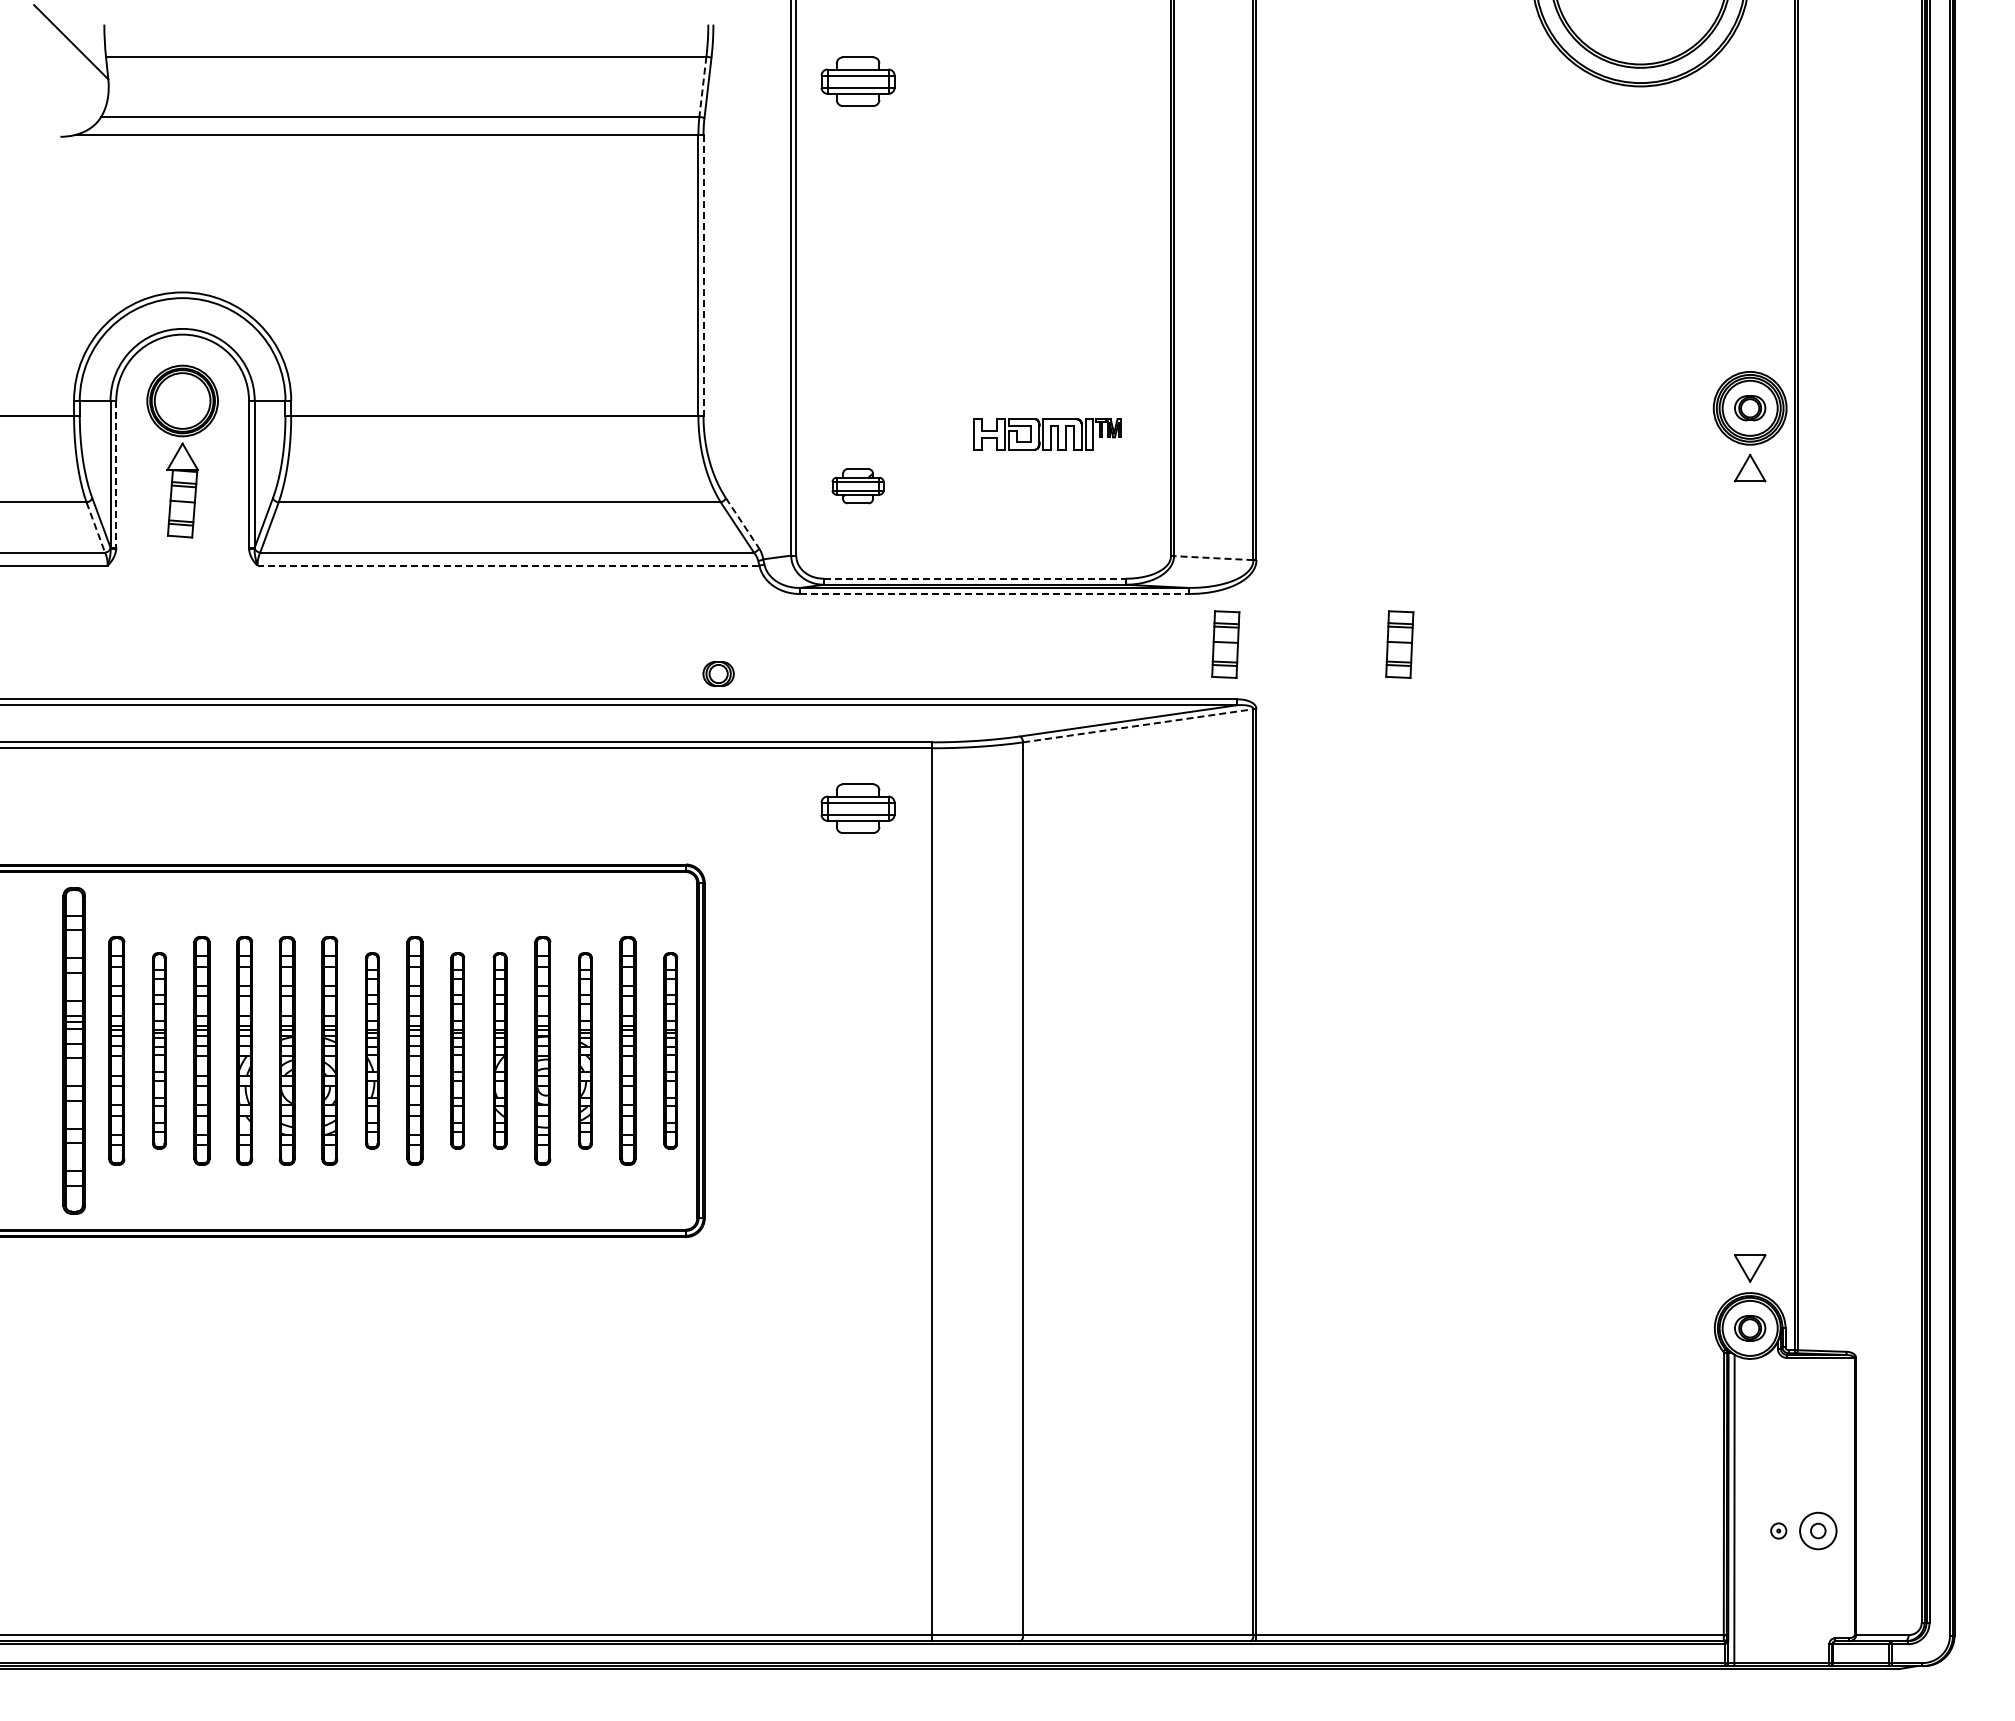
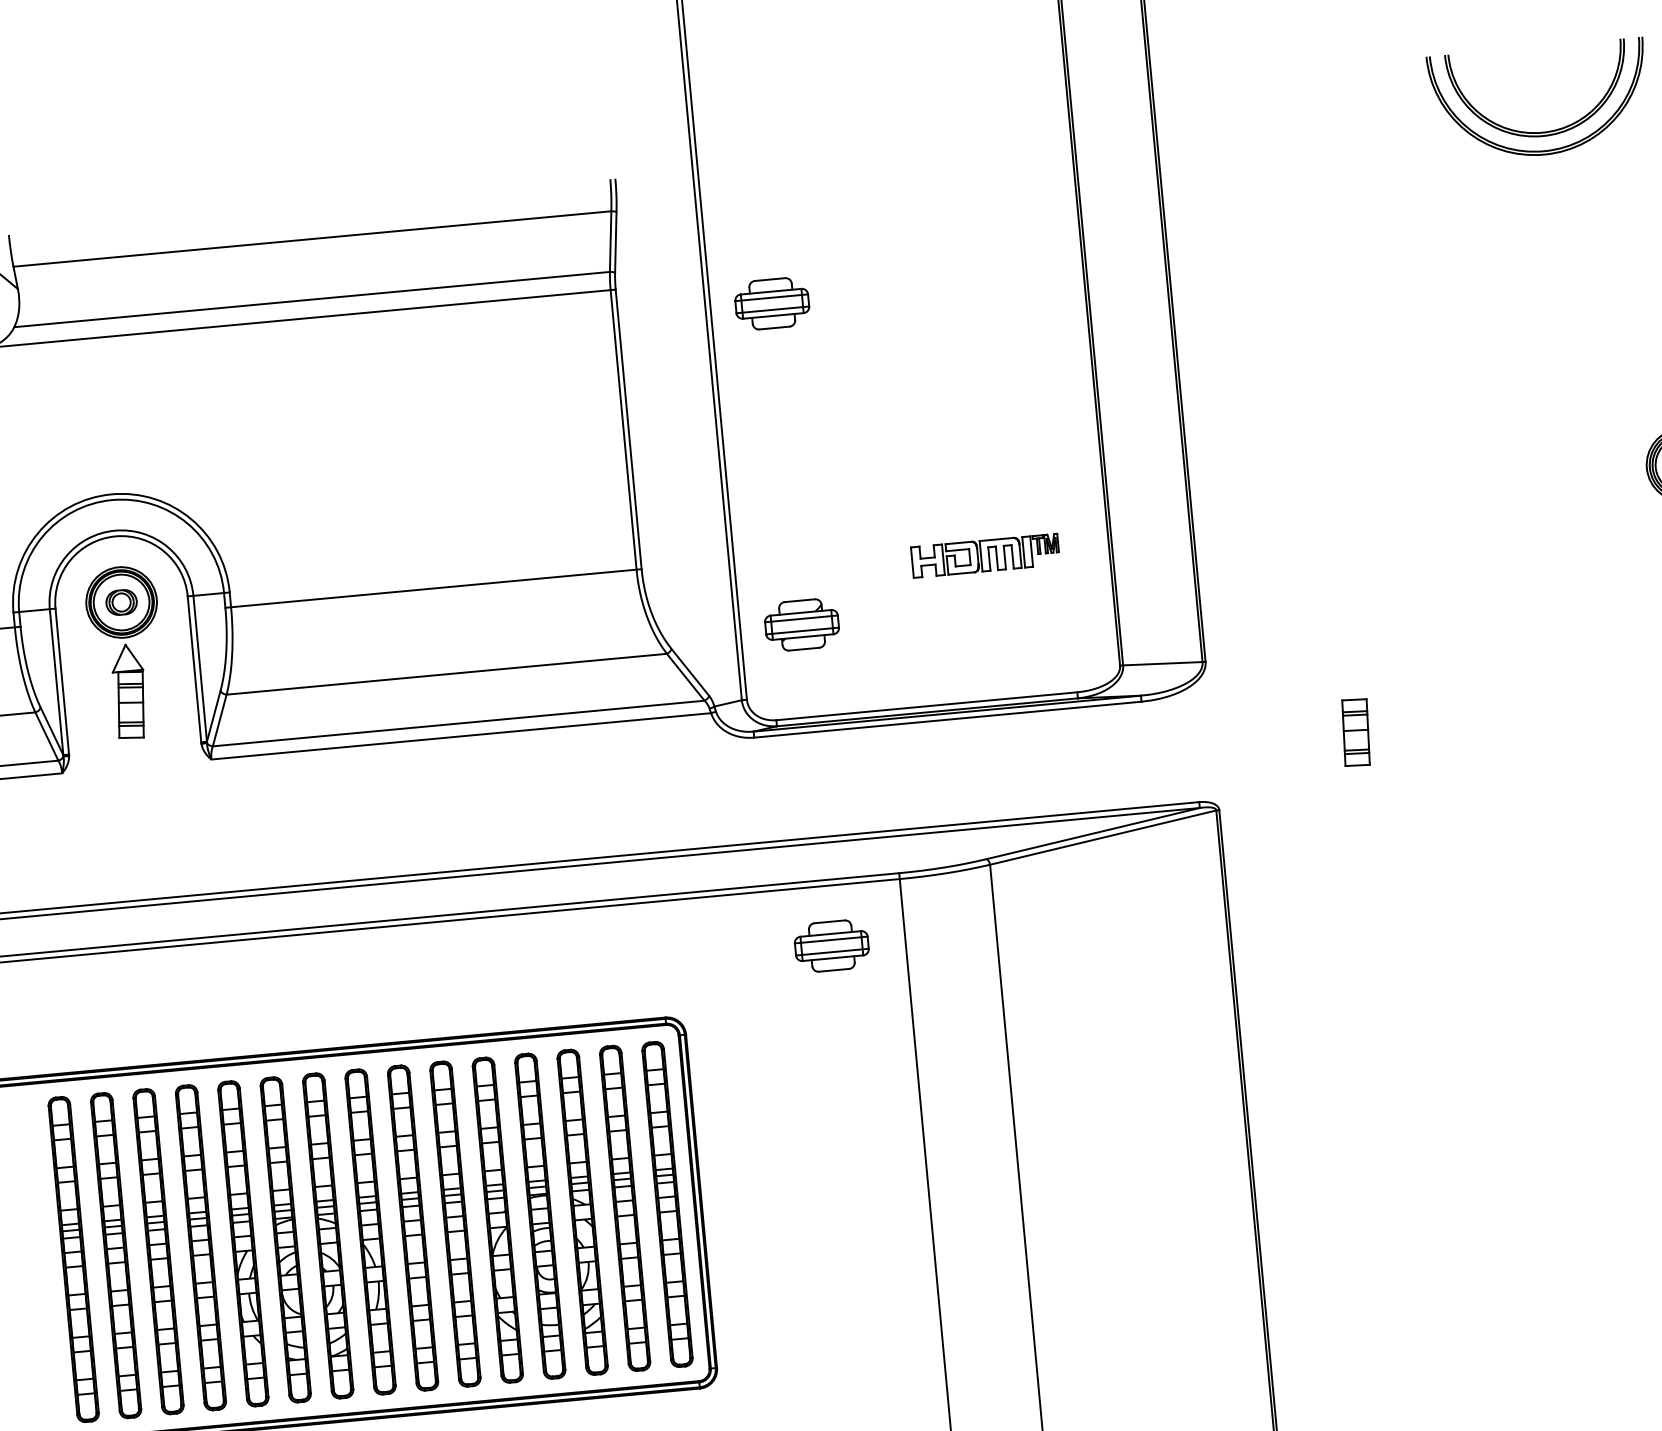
part: (857, 81) -> (771, 303), moved
line: (702, 87) -> (610, 242), dashed -> solid
line: (703, 276) -> (628, 430), dashed -> solid
line: (116, 474) -> (62, 681), dashed -> solid
part: (857, 486) -> (801, 625), size x1.43
line: (742, 523) -> (690, 672), dashed -> solid
line: (95, 527) -> (46, 736), dashed -> solid
line: (1213, 558) -> (1162, 664), dashed -> solid
line: (508, 565) -> (461, 736), dashed -> solid
line: (975, 578) -> (927, 705), dashed -> solid
line: (995, 594) -> (948, 720), dashed -> solid
part: (1225, 644) -> (1182, 748), removed
part: (718, 674) -> (121, 603), moved
line: (1138, 725) -> (1103, 837), dashed -> solid
part: (116, 1050) -> (115, 1255), size x1.43
part: (159, 1050) -> (158, 1251), size x1.67
part: (201, 1050) -> (200, 1247), size x1.43
part: (244, 1050) -> (243, 1243), size x1.43
part: (286, 1050) -> (285, 1239), size x1.43
part: (329, 1050) -> (327, 1235), size x1.43
part: (372, 1050) -> (370, 1231), size x1.67
part: (414, 1050) -> (412, 1227), size x1.43
part: (457, 1050) -> (455, 1223), size x1.67
part: (499, 1050) -> (497, 1219), size x1.67
part: (542, 1050) -> (539, 1215), size x1.43
part: (585, 1050) -> (582, 1212), size x1.67
part: (627, 1050) -> (624, 1208), size x1.43
part: (670, 1050) -> (667, 1204), size x1.67

